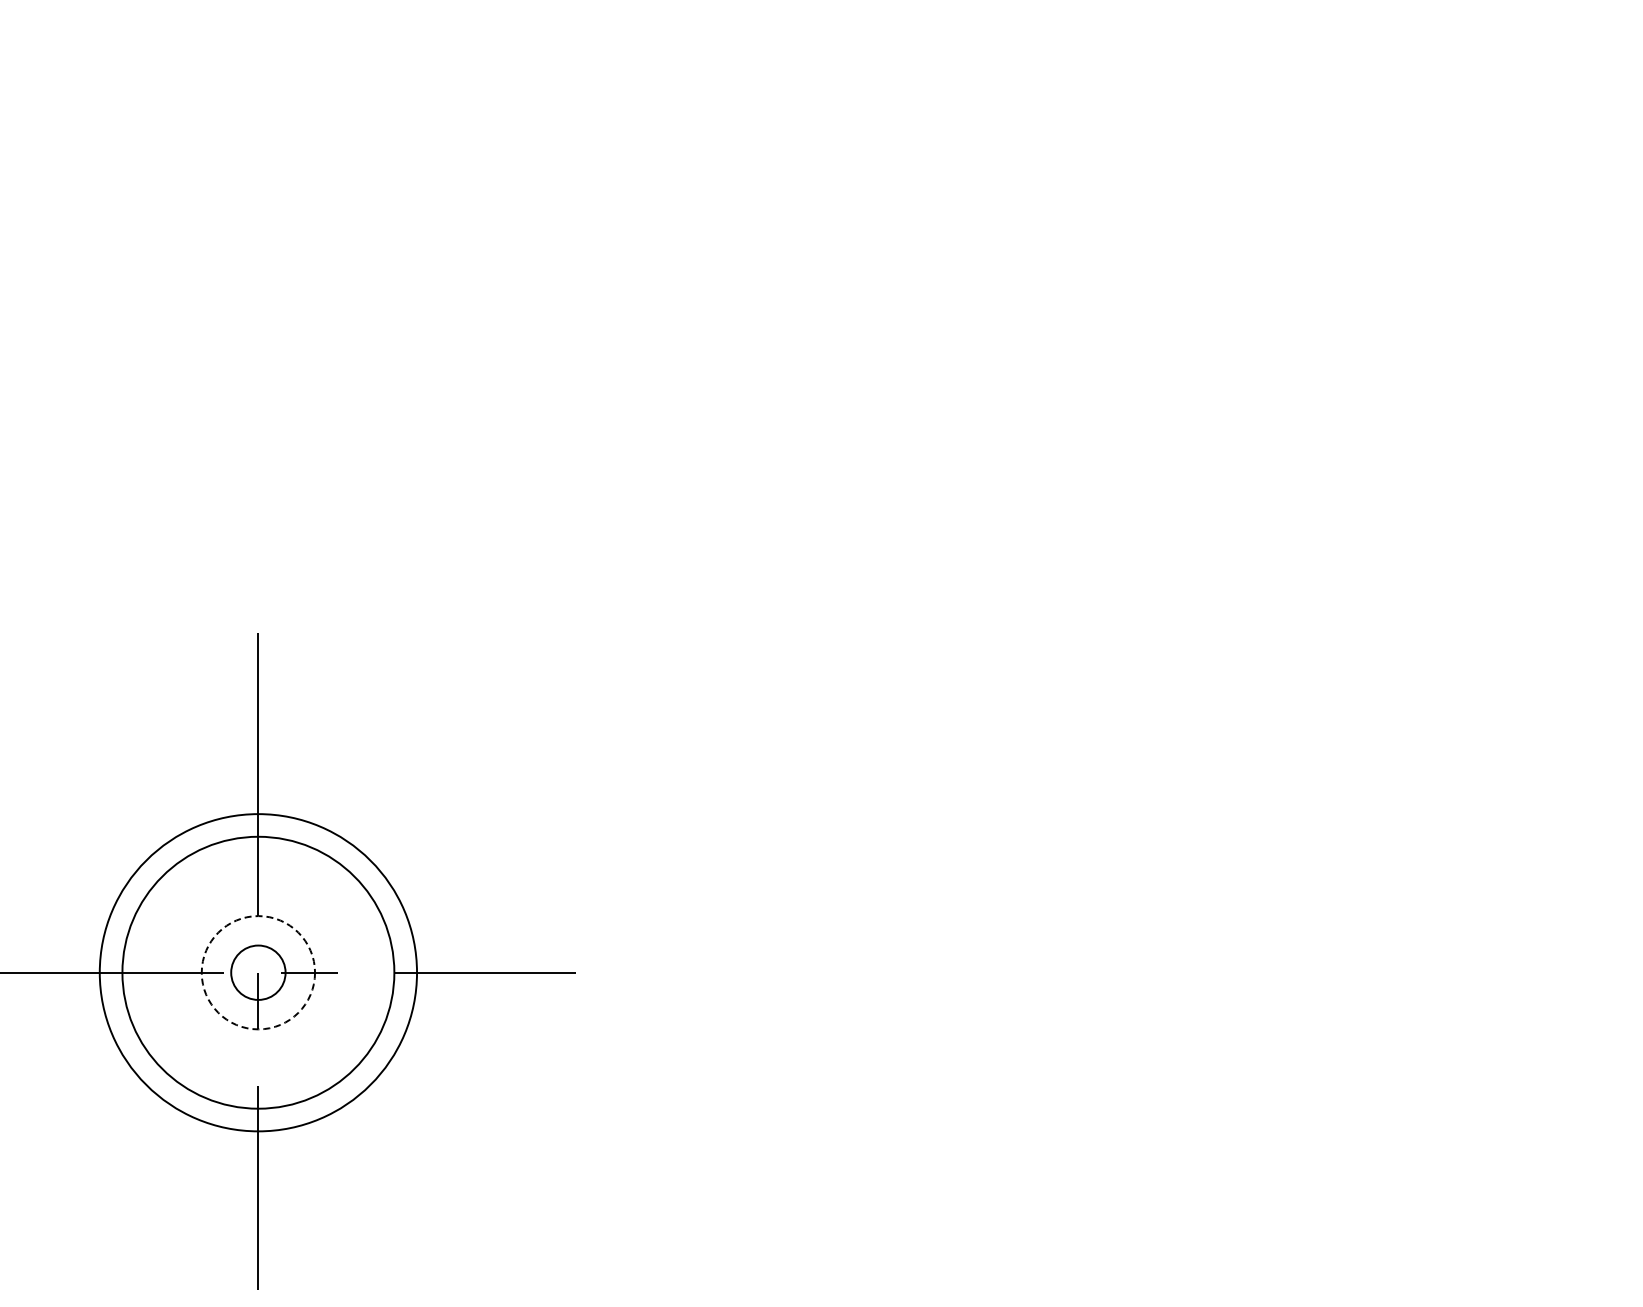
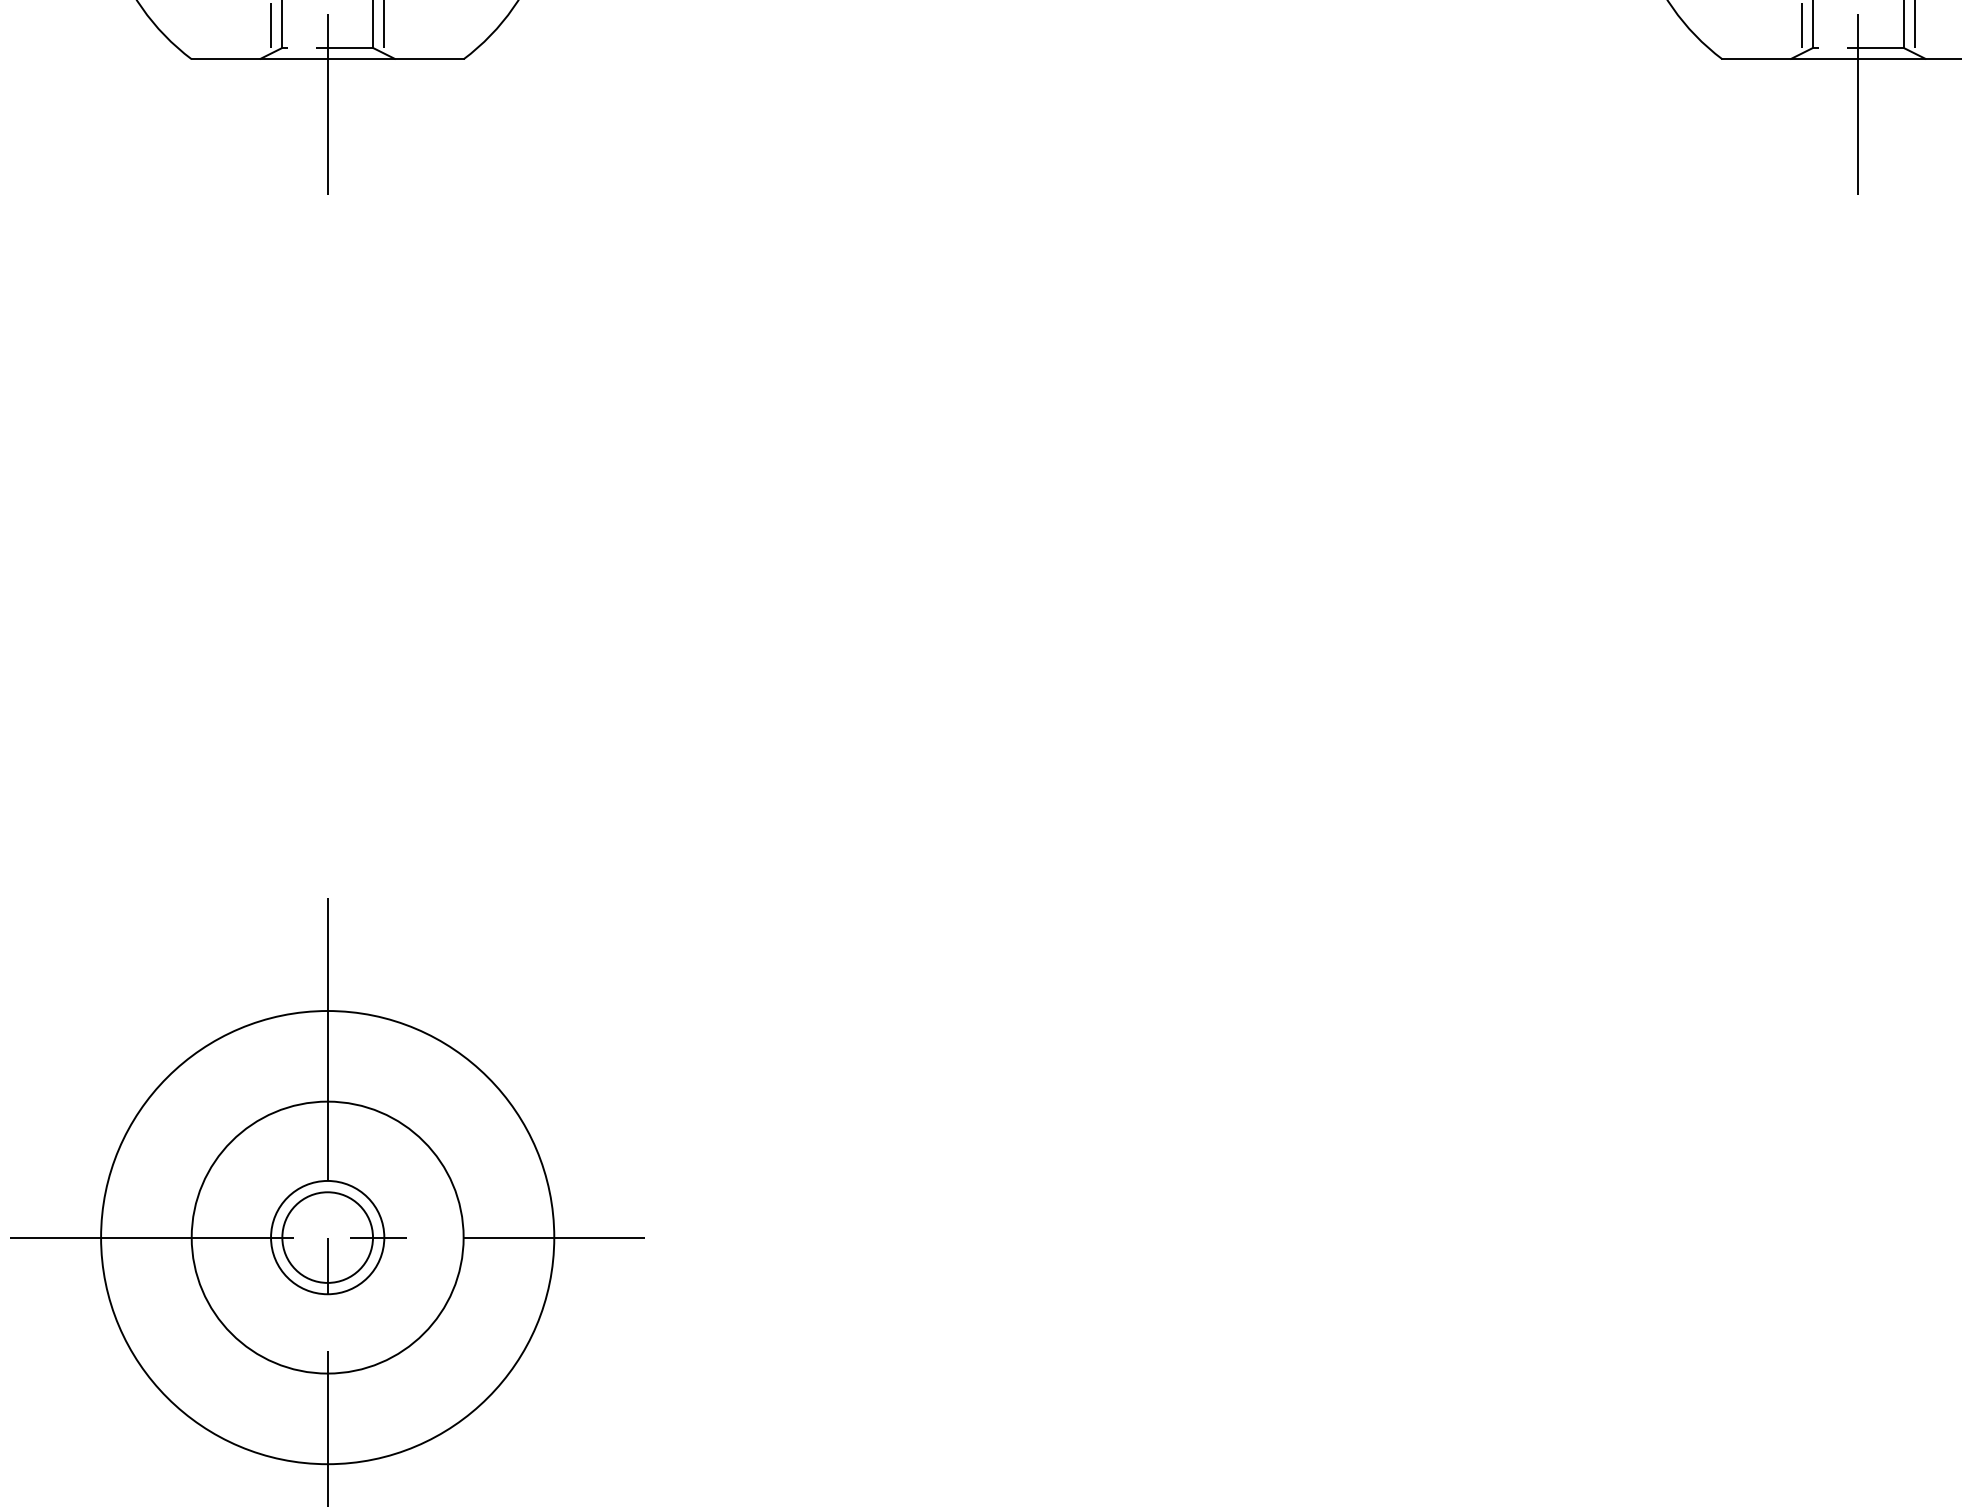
circle: (258, 972) -> (327, 1237), dashed -> solid
circle: (258, 972) -> (327, 1237), size x1.43
circle: (258, 972) -> (327, 1237), size x1.67

